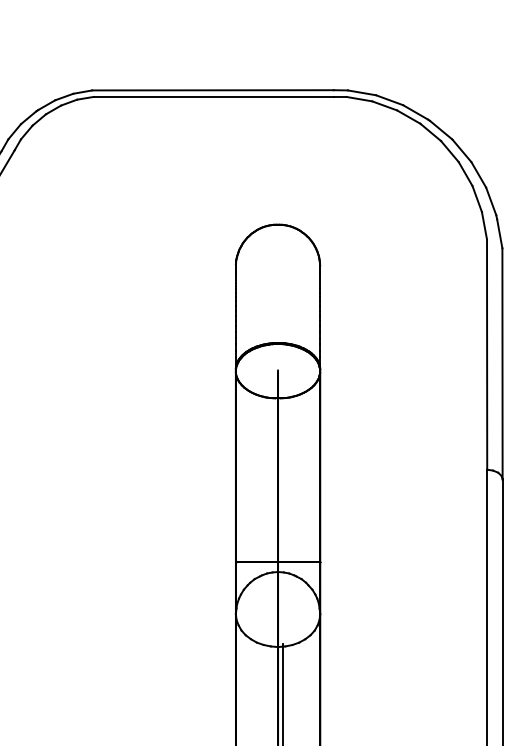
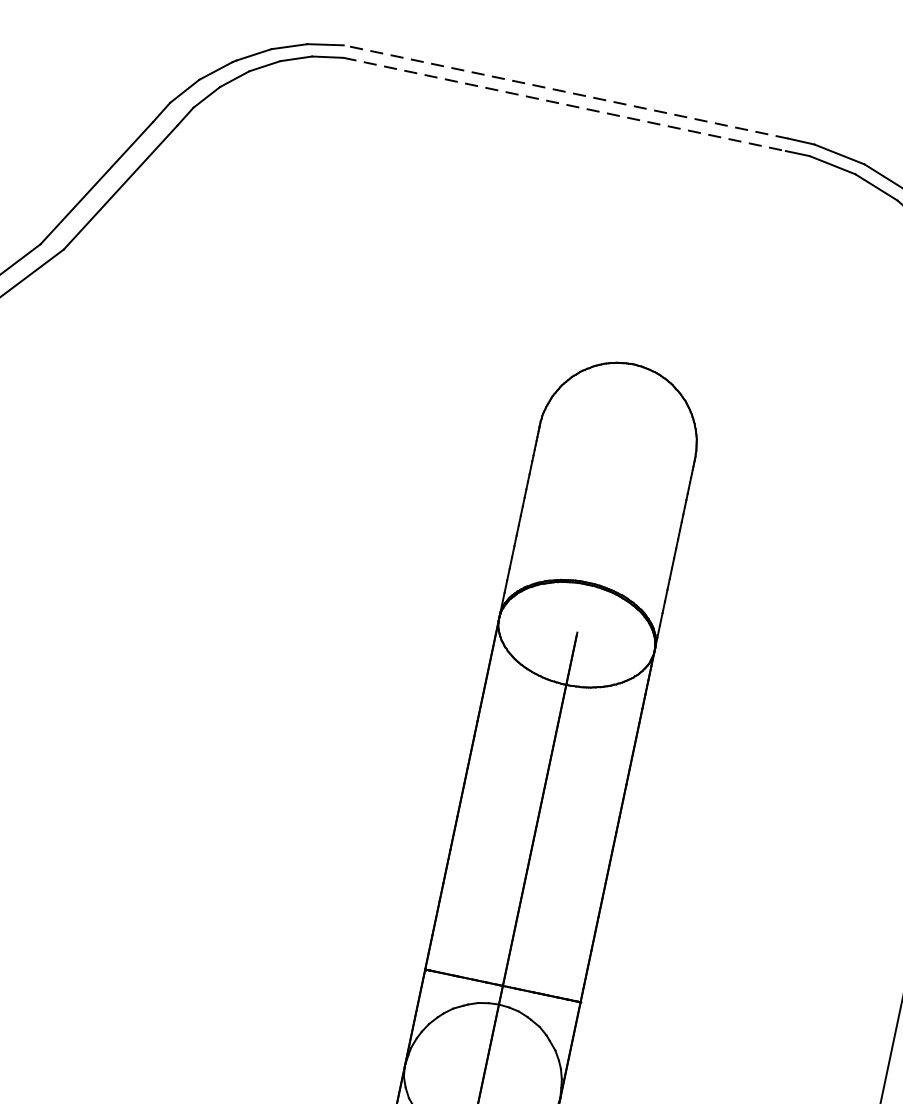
line: (213, 90) -> (566, 92), solid -> dashed
line: (214, 96) -> (566, 103), solid -> dashed

